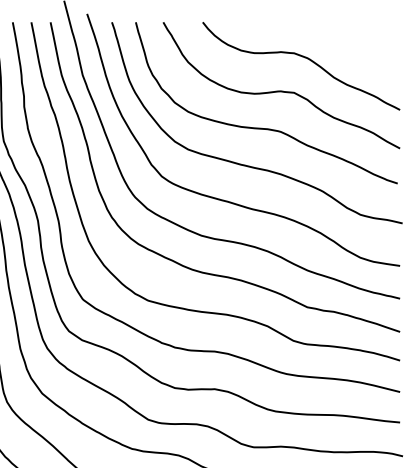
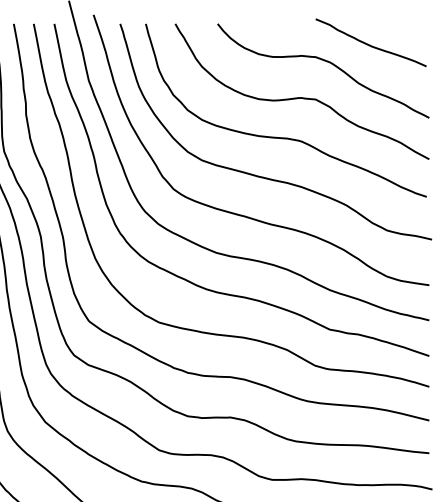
curve: (345, 41) -> (370, 44), added

